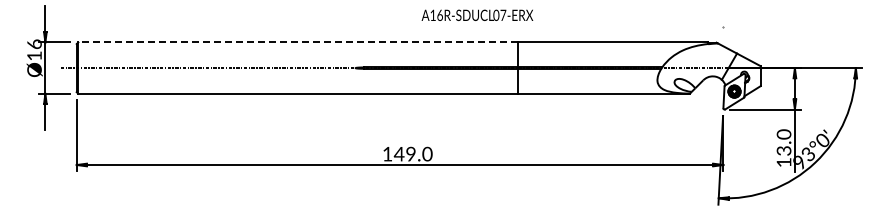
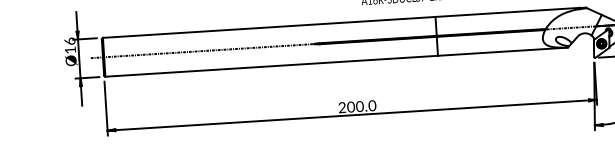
line: (298, 42) -> (269, 27), dashed -> solid
text: (399, 153) -> (351, 106), 149.0 -> 200.0

